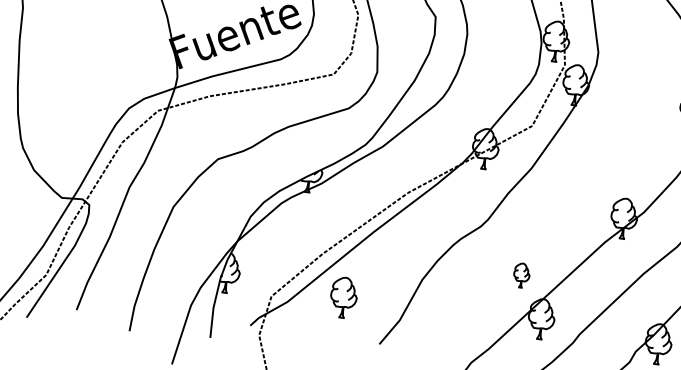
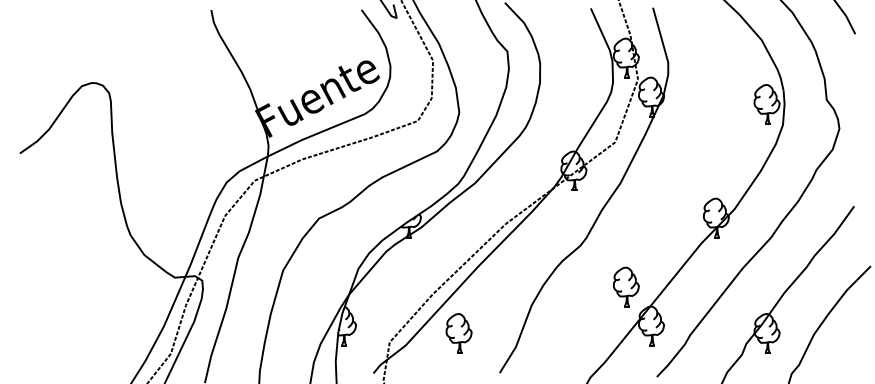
part: (521, 275) -> (626, 286), size x1.67

